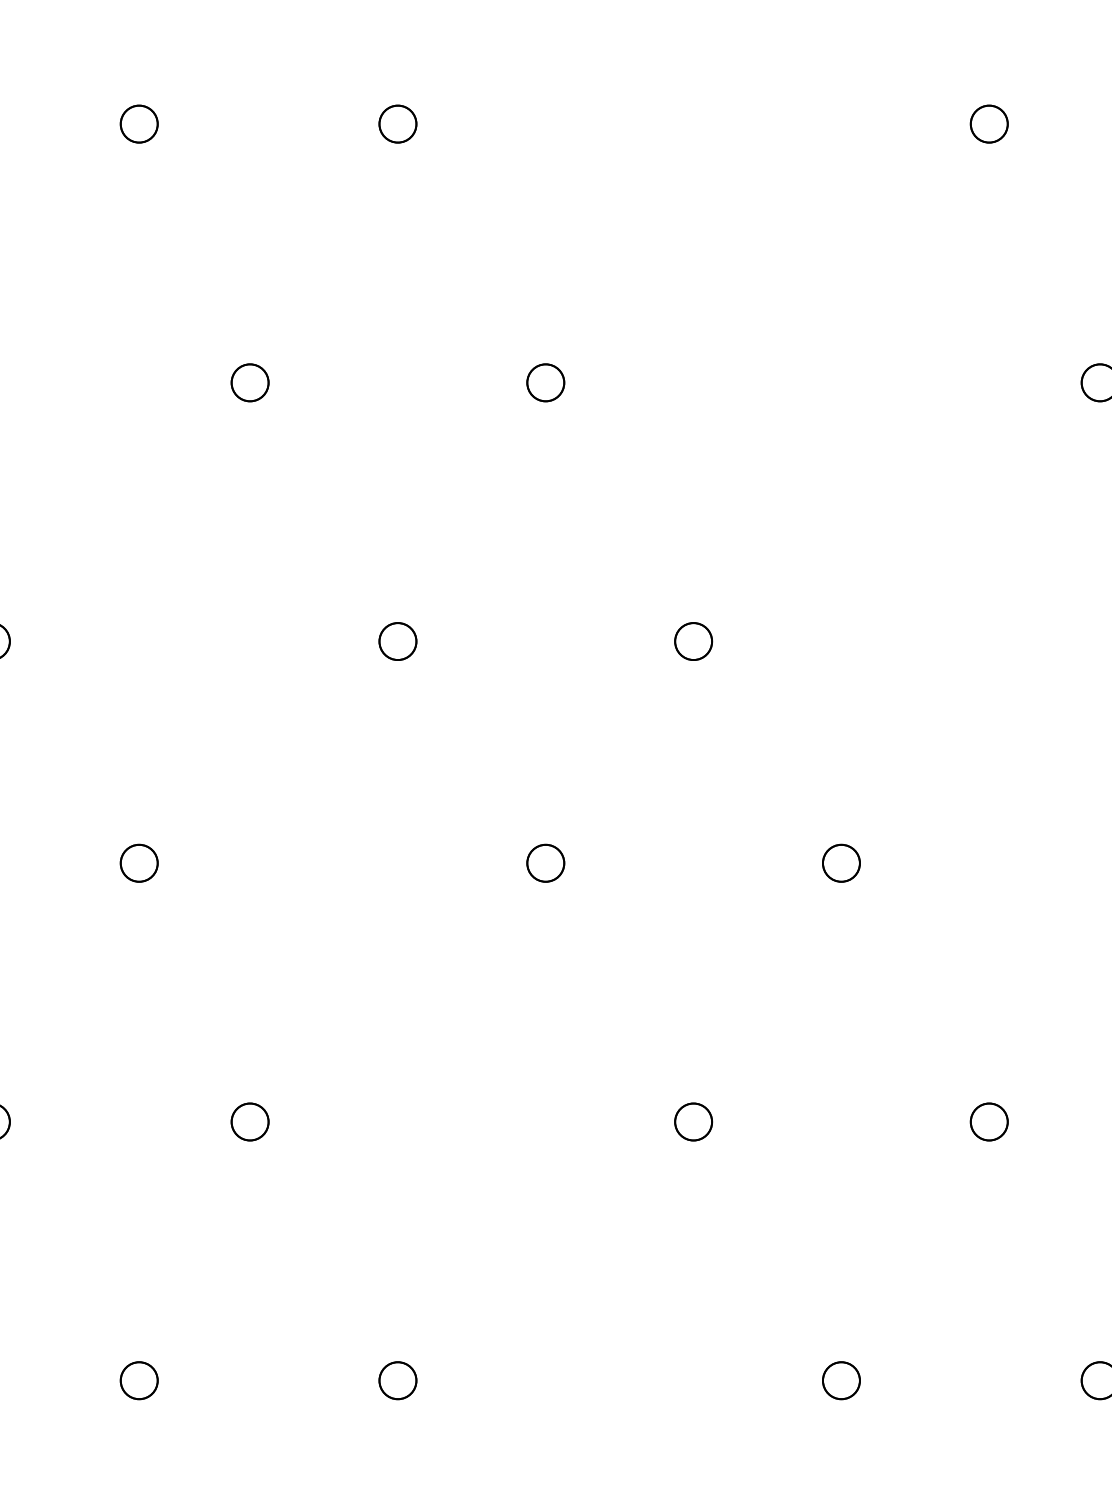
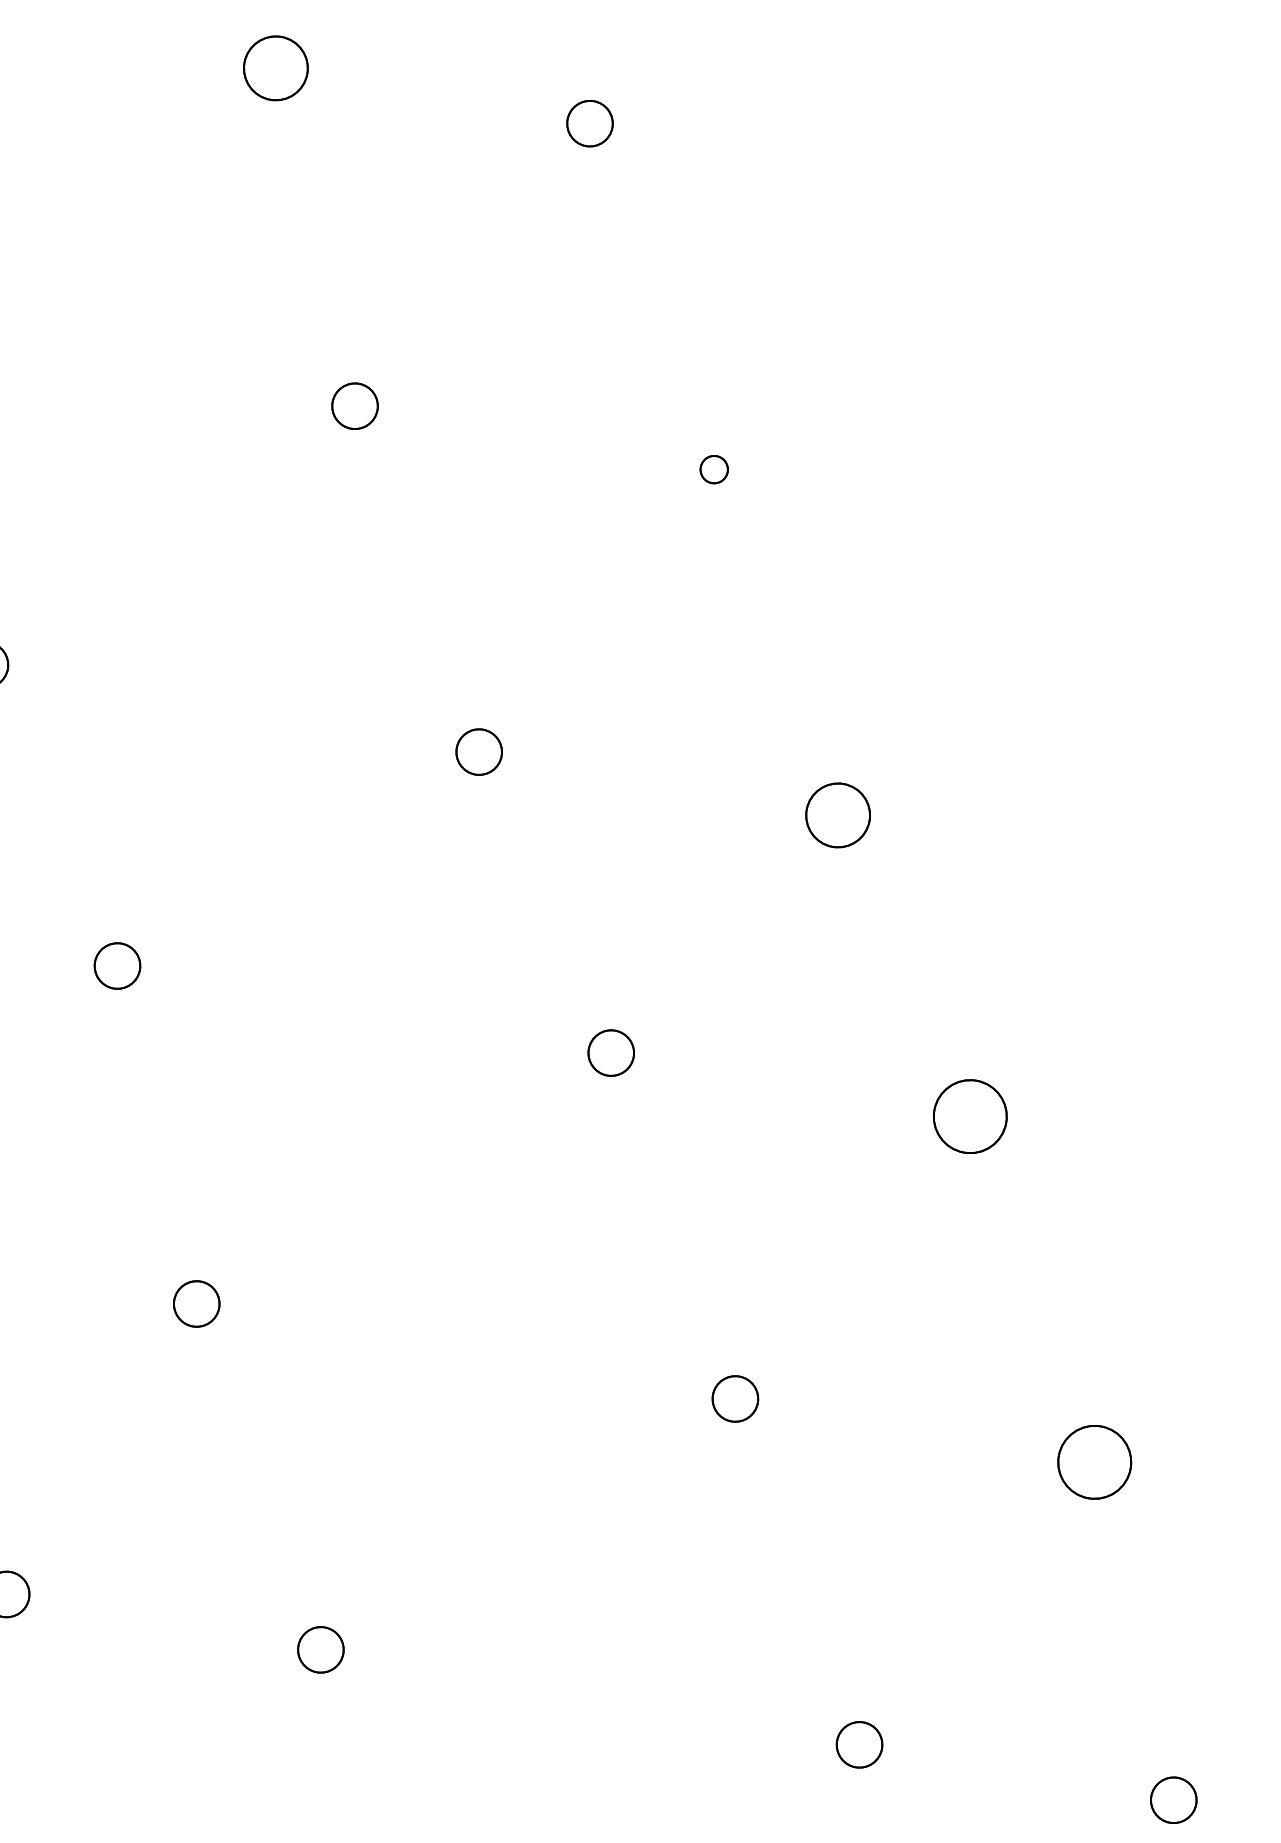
part: (138, 123) -> (275, 67), size x1.4
part: (545, 382) -> (713, 469), size x0.6
part: (693, 641) -> (838, 815), size x1.4
part: (841, 862) -> (970, 1115), size x1.6
part: (988, 1121) -> (1093, 1461), size x1.6

